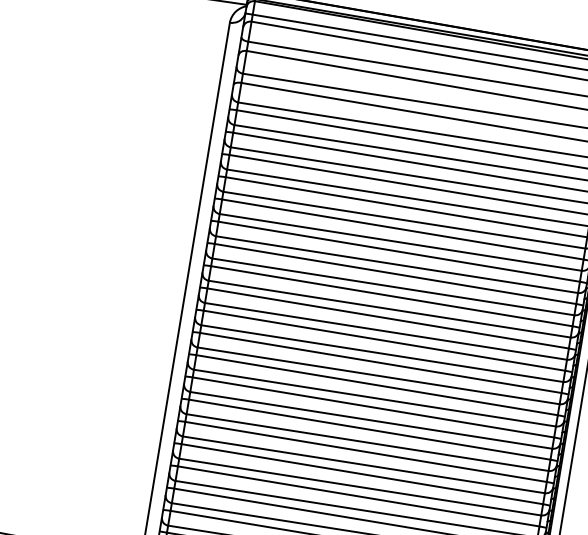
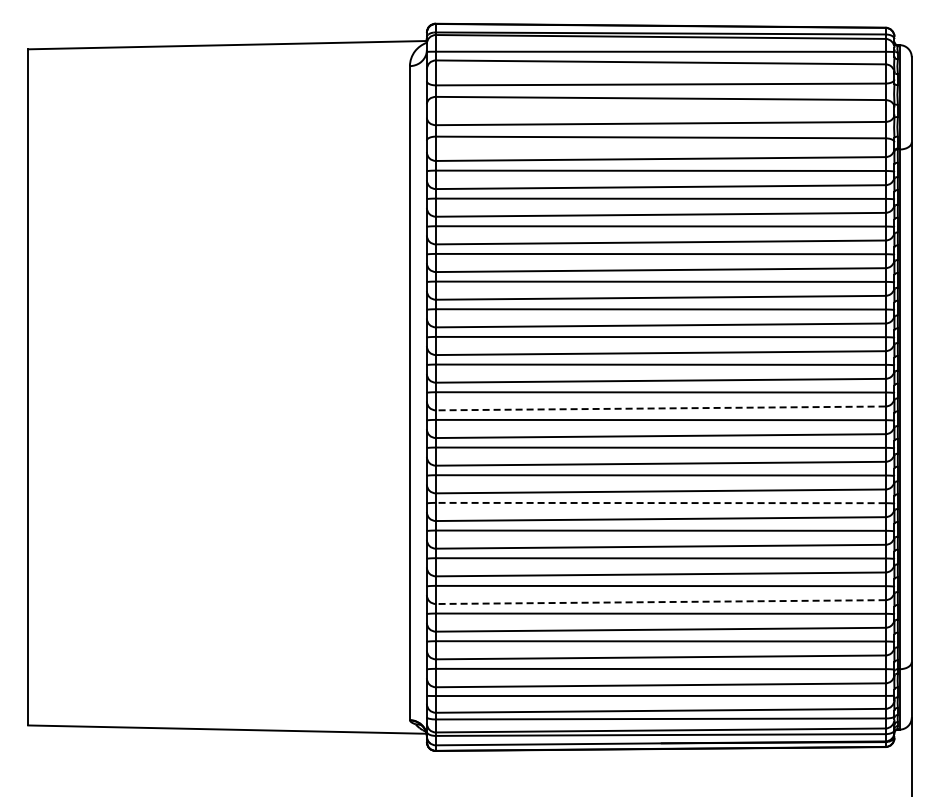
line: (385, 331) -> (660, 408), solid -> dashed
line: (373, 407) -> (660, 503), solid -> dashed
line: (359, 487) -> (660, 602), solid -> dashed

